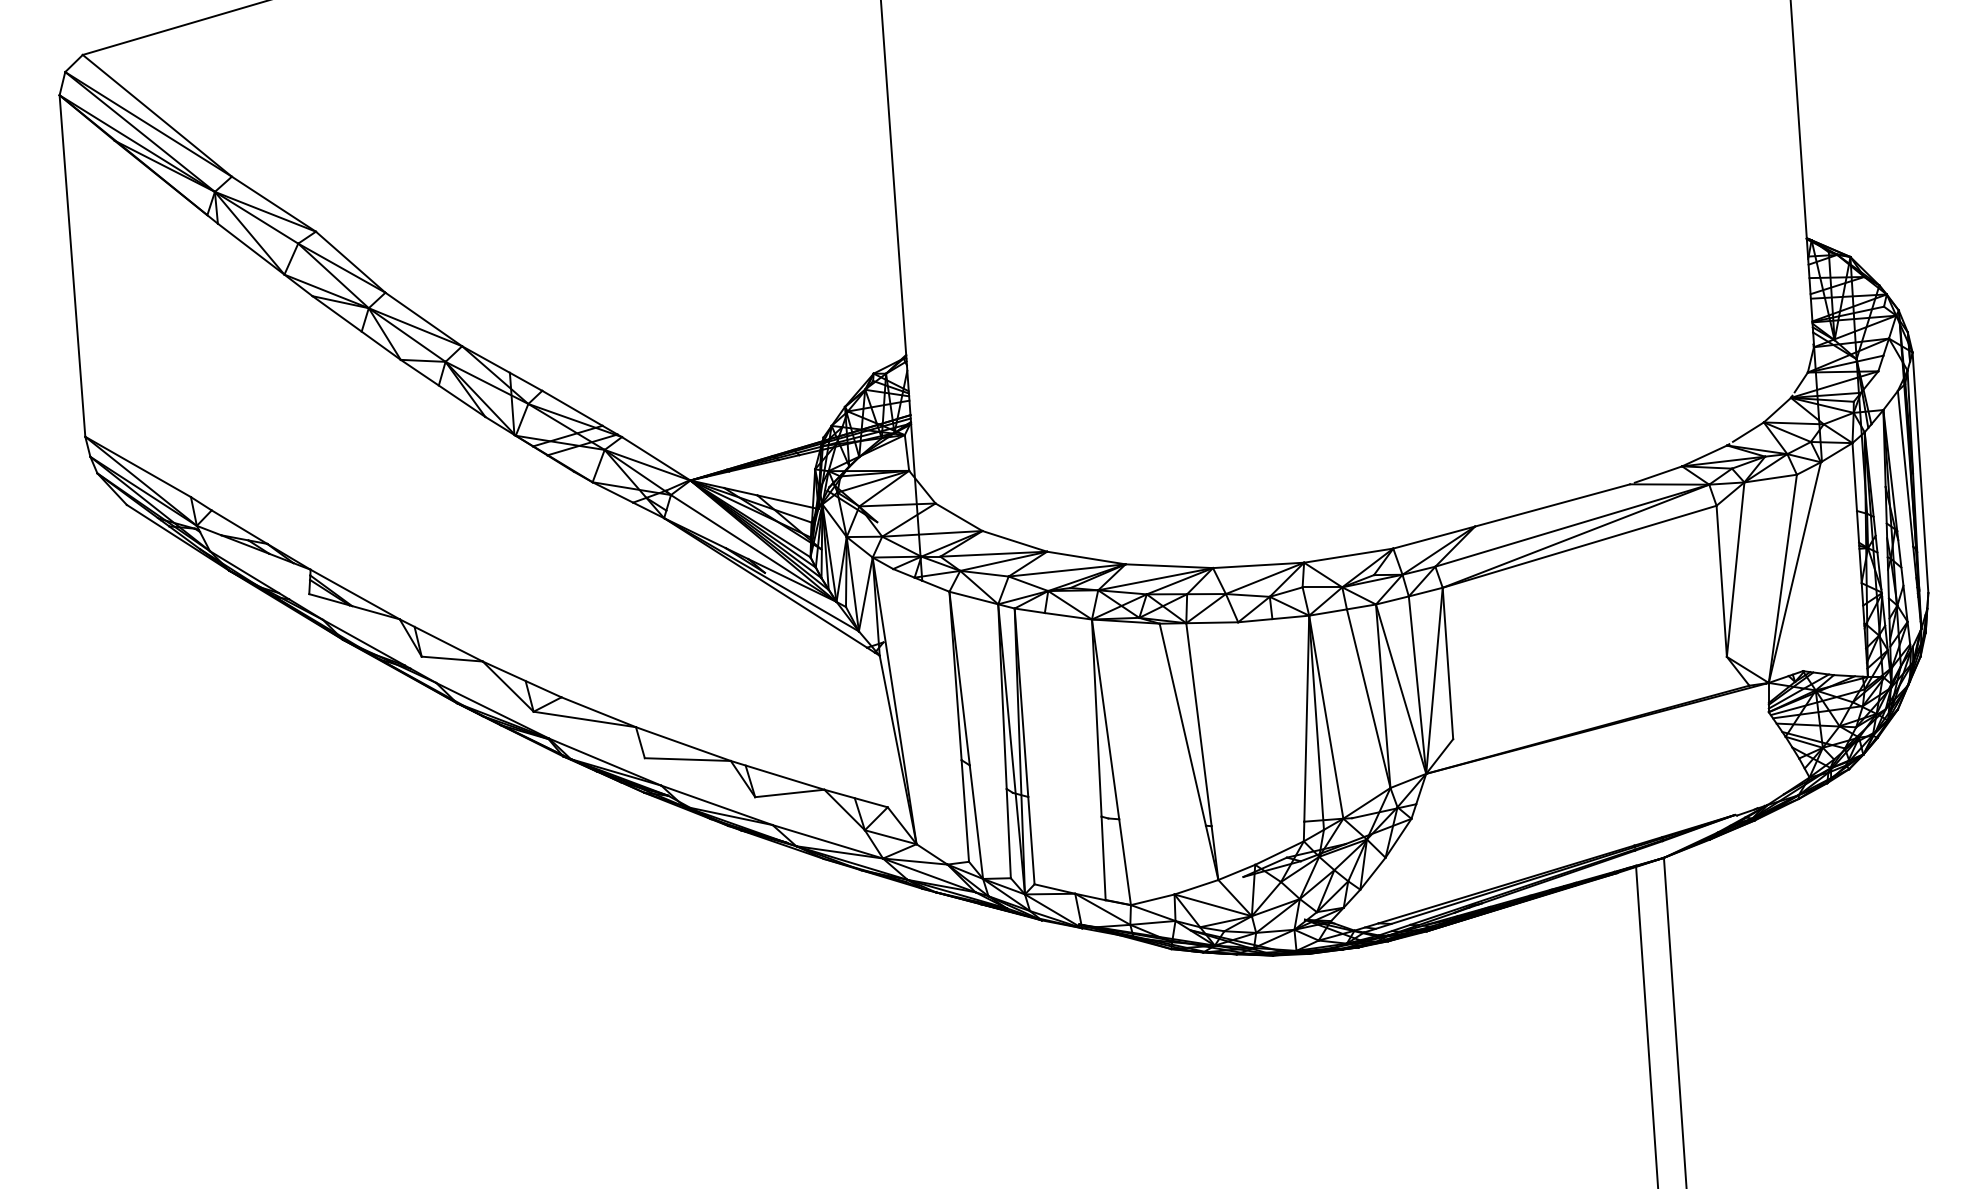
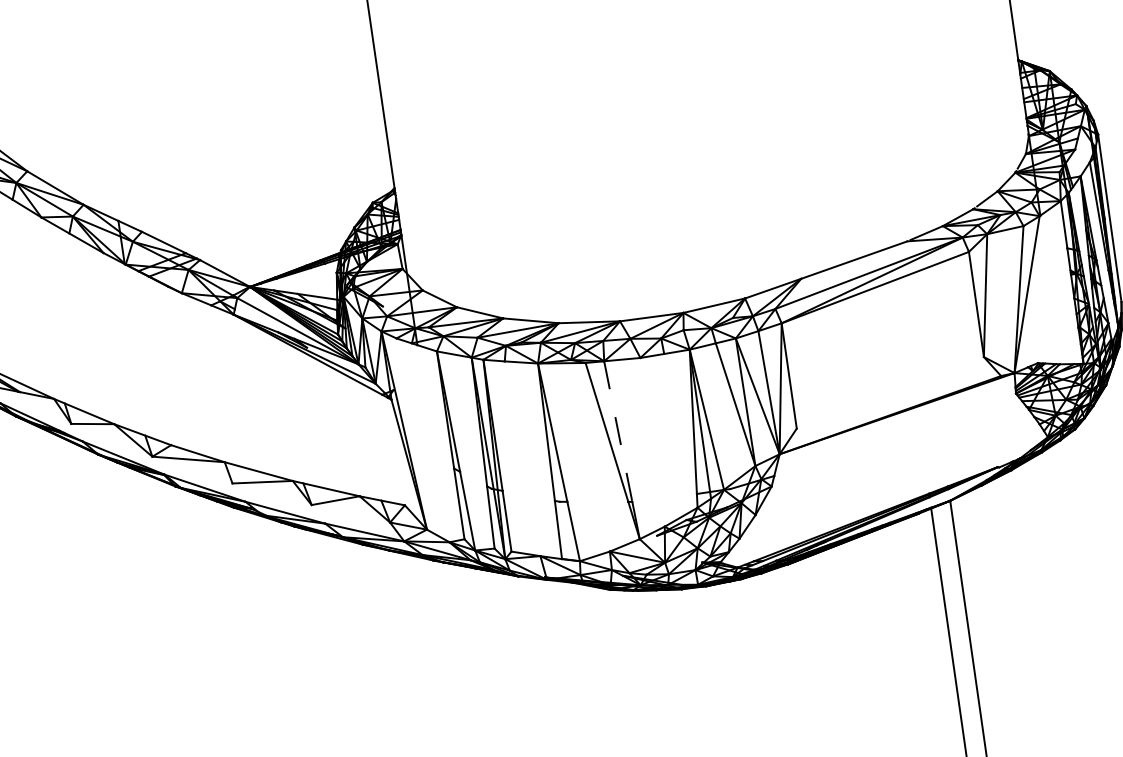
line: (1199, 725) -> (618, 432), solid -> dashed

